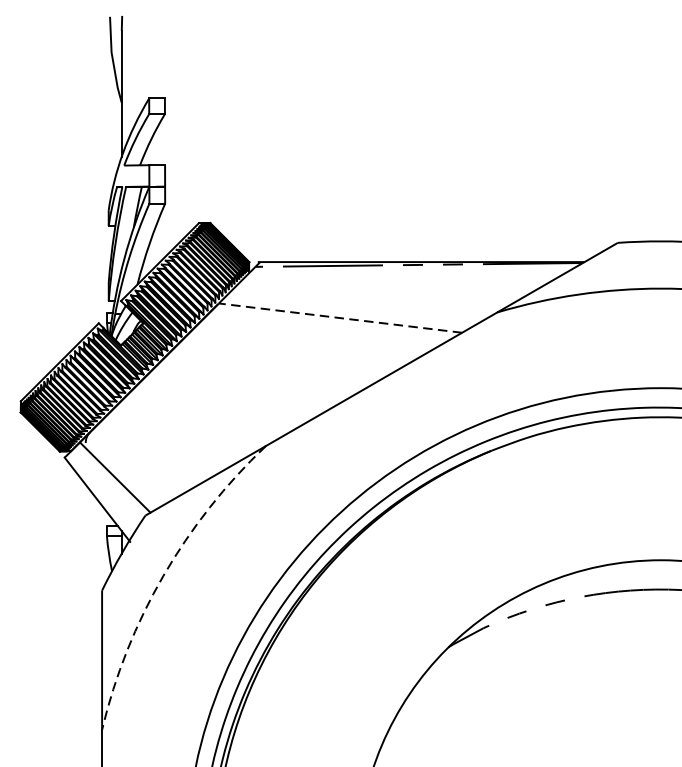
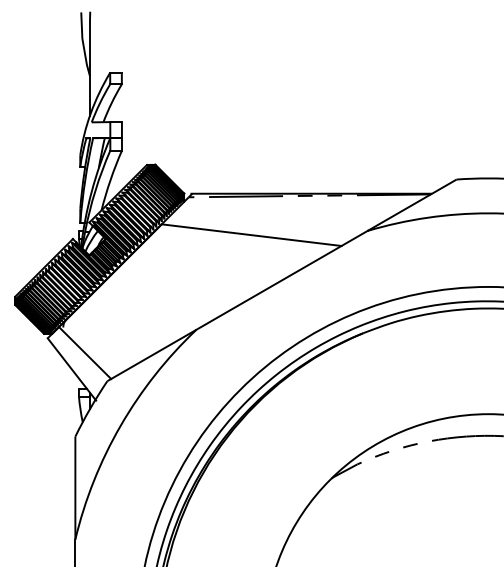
line: (340, 318) -> (251, 235), dashed -> solid
arc: (163, 575) -> (120, 425), dashed -> solid

